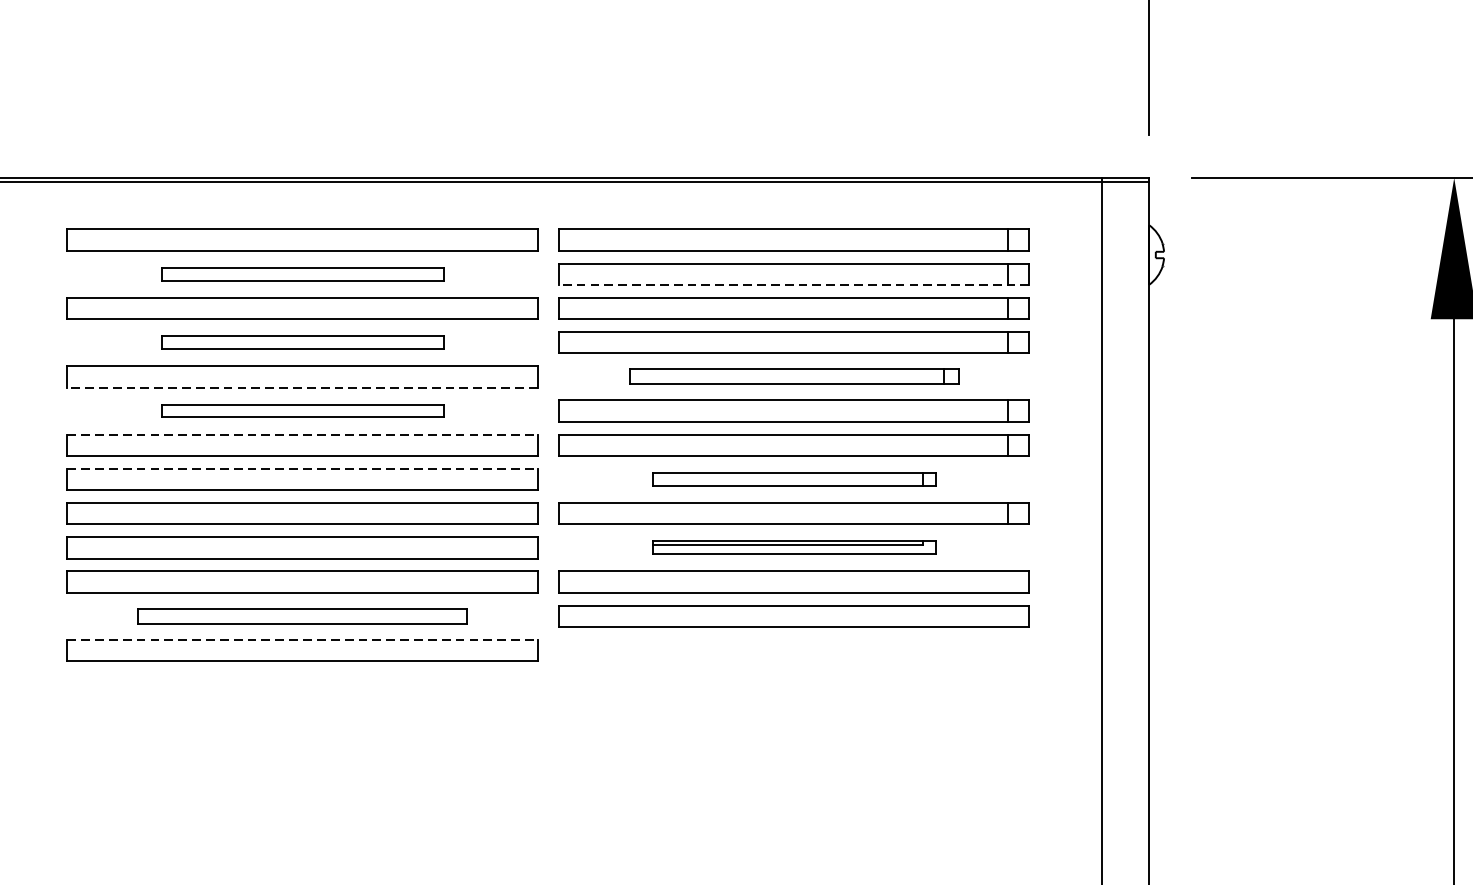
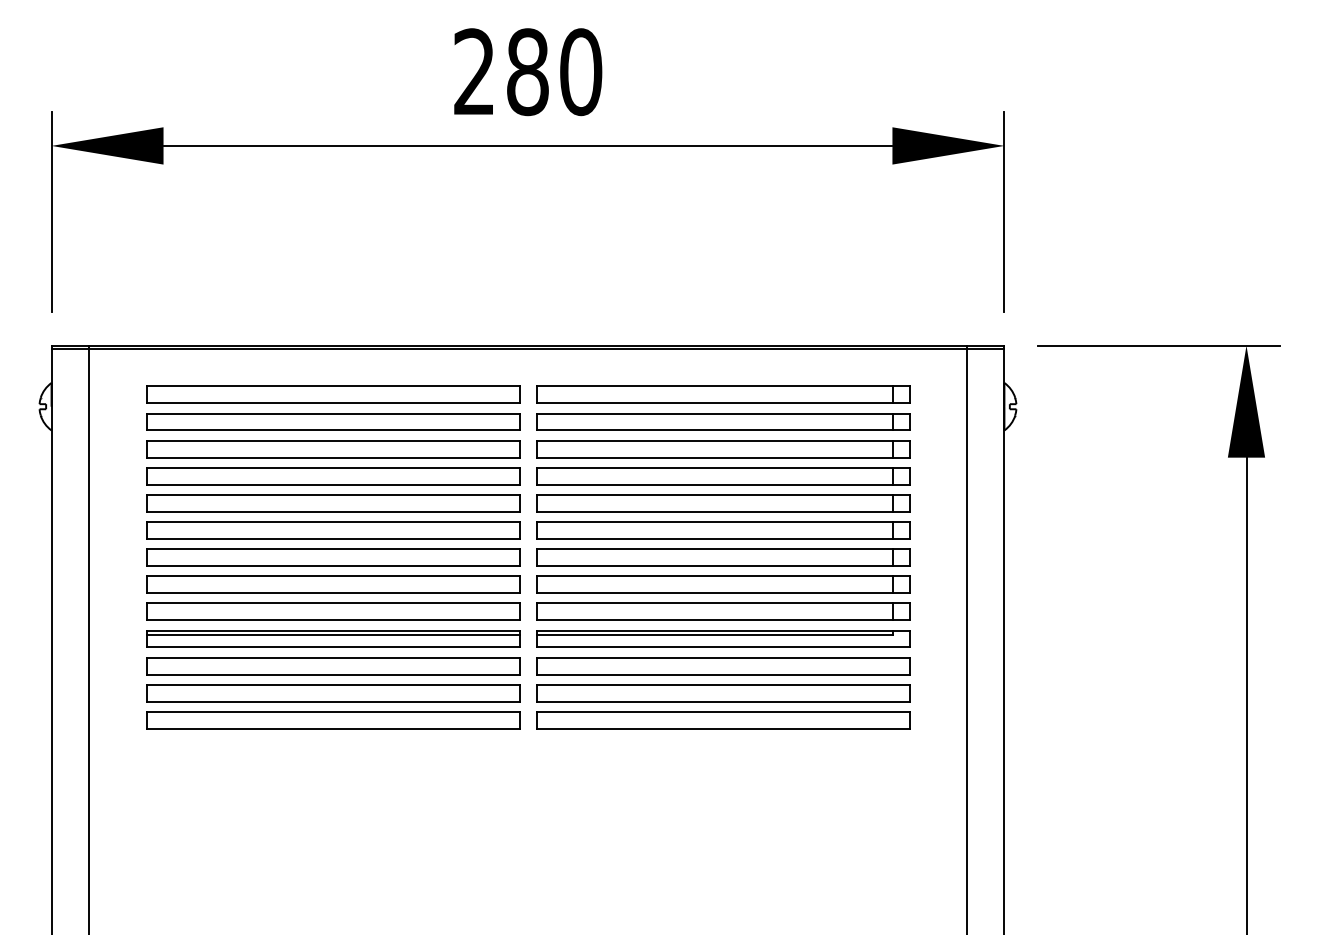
part: (303, 273) -> (333, 421), size x1.67
line: (794, 285) -> (723, 430), dashed -> solid
part: (303, 343) -> (333, 476), size x1.67
part: (794, 377) -> (723, 503), size x1.43
line: (303, 387) -> (333, 511), dashed -> solid
part: (303, 411) -> (333, 530), size x1.67
line: (303, 435) -> (333, 549), dashed -> solid
line: (303, 469) -> (333, 576), dashed -> solid
part: (794, 479) -> (723, 584), size x1.67
line: (301, 542) -> (332, 634), added
part: (794, 547) -> (723, 638), size x1.67
part: (303, 616) -> (333, 693), size x1.43
line: (303, 639) -> (333, 711), dashed -> solid
part: (794, 650) -> (723, 720), added

